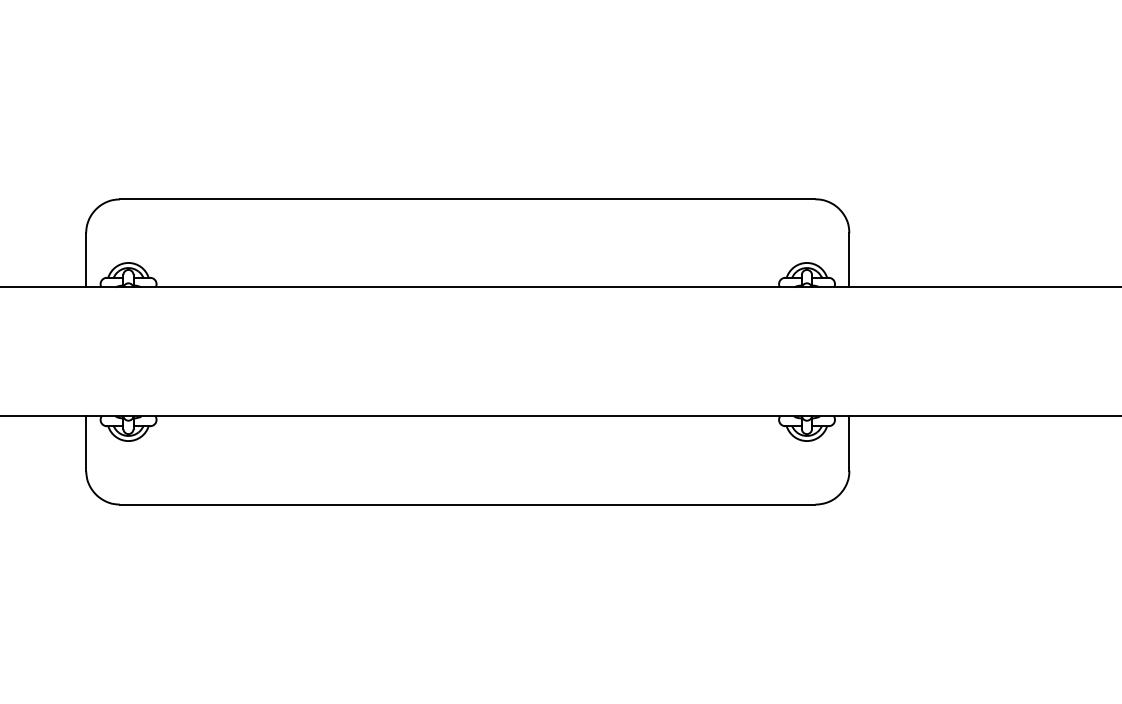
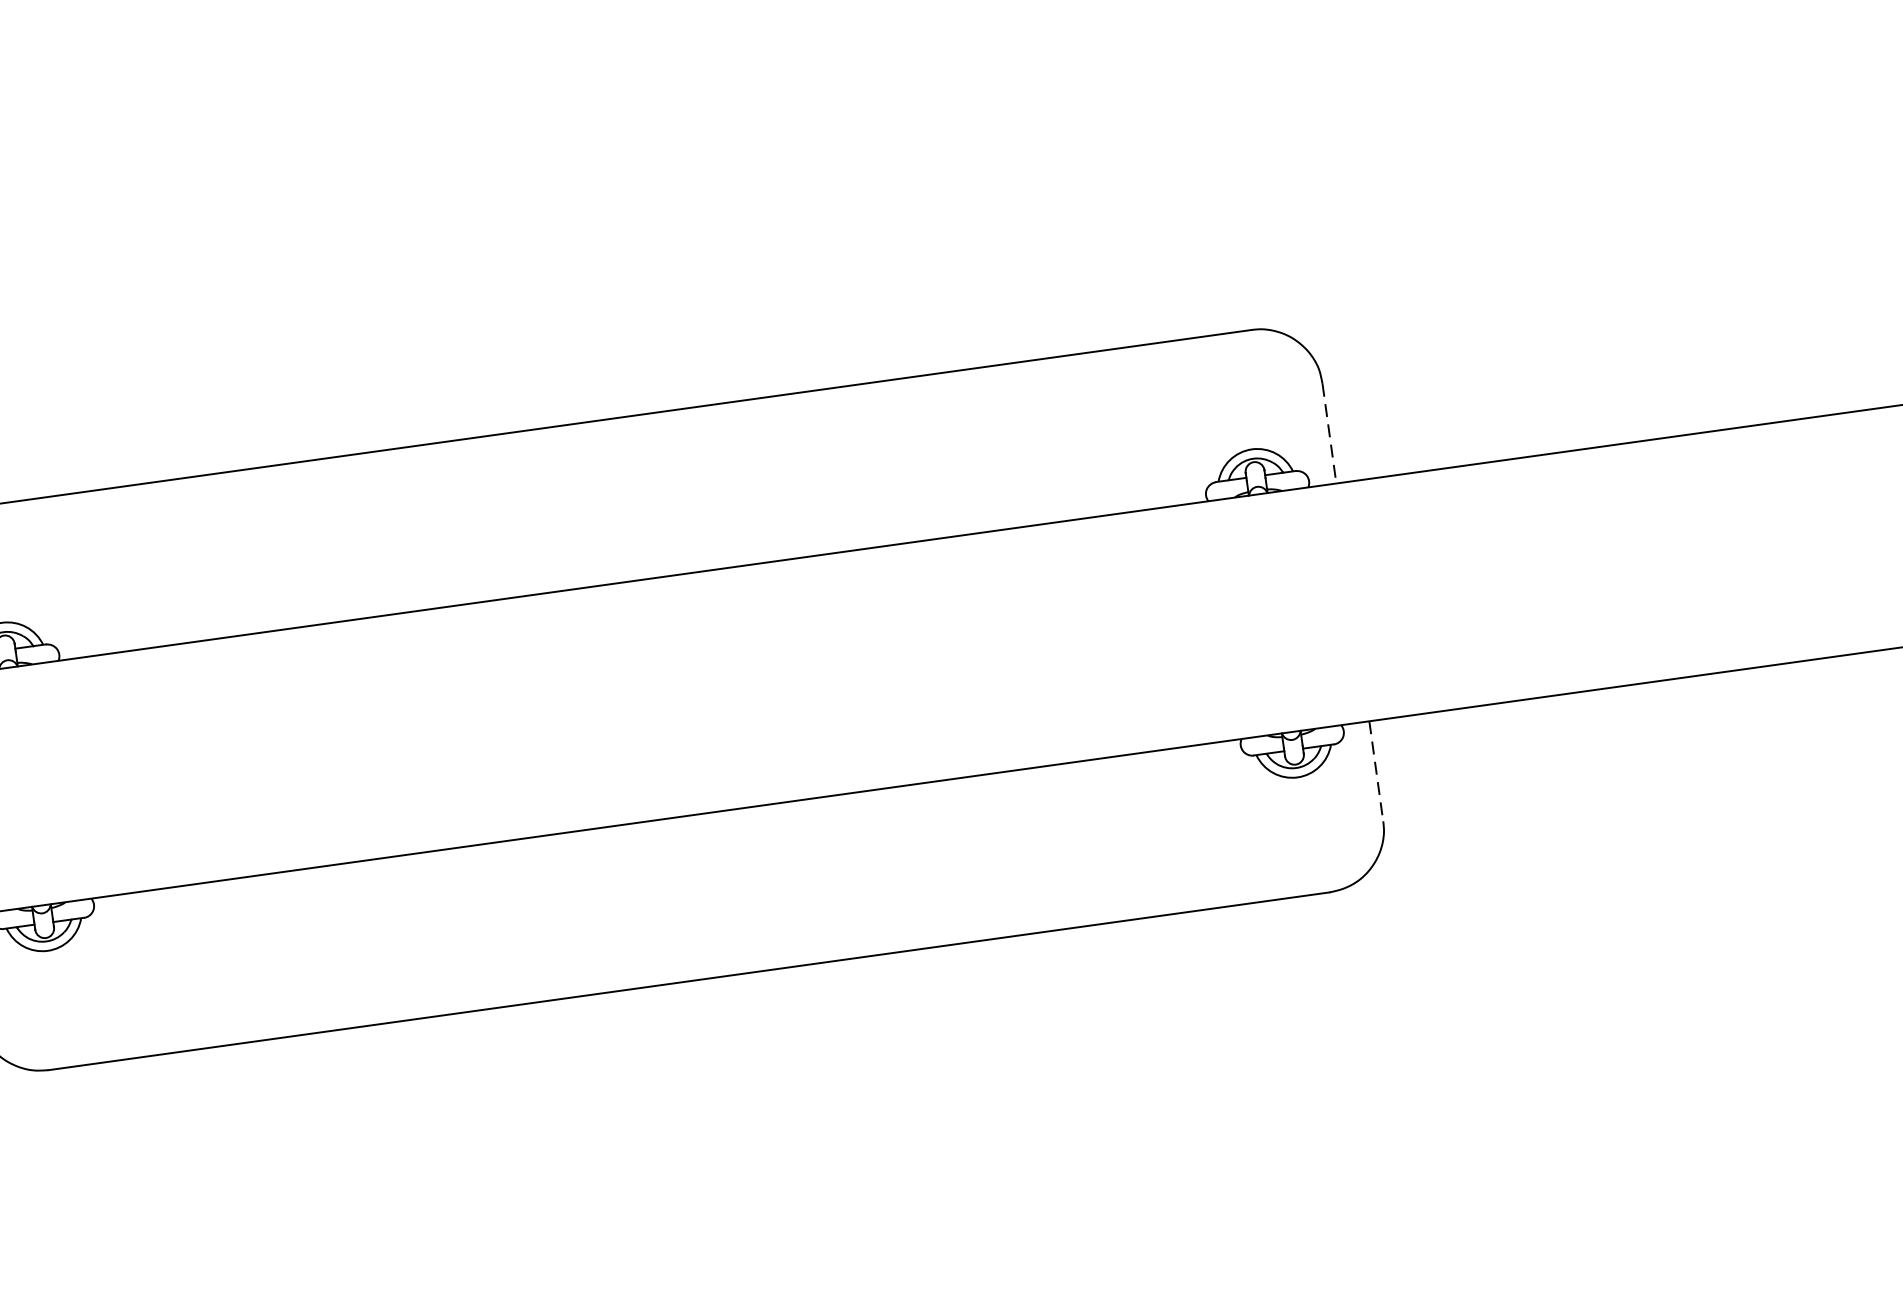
line: (849, 260) -> (1329, 433), solid -> dashed
line: (849, 444) -> (1376, 772), solid -> dashed

